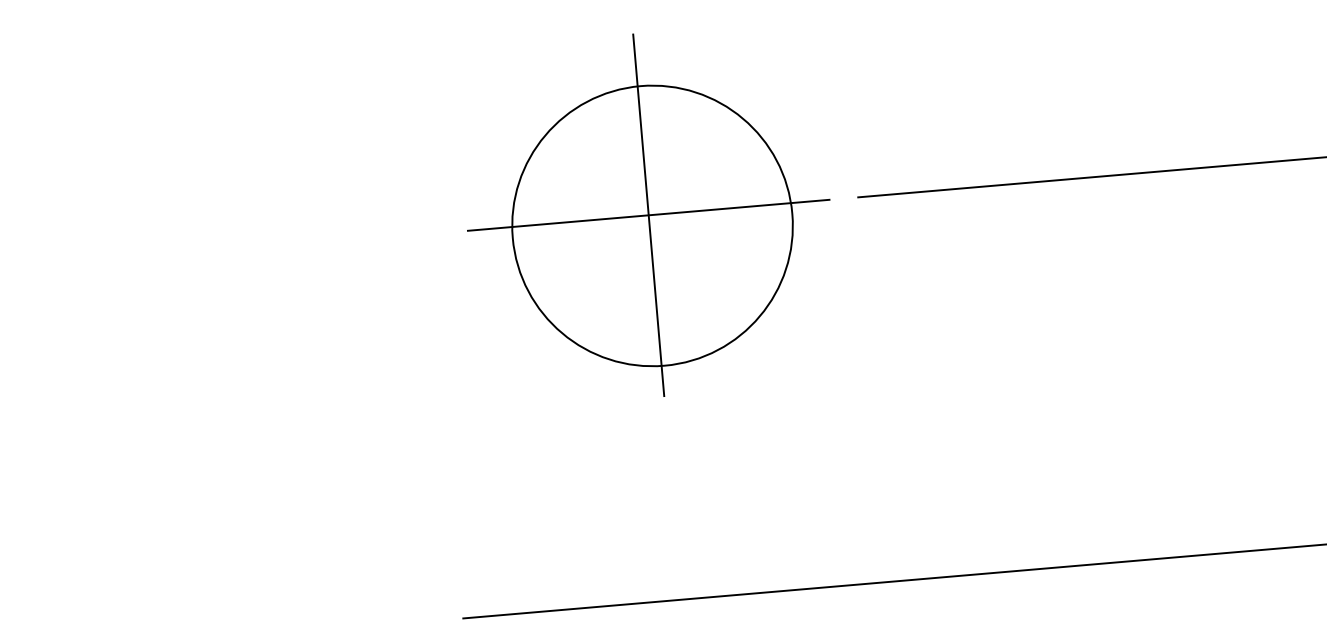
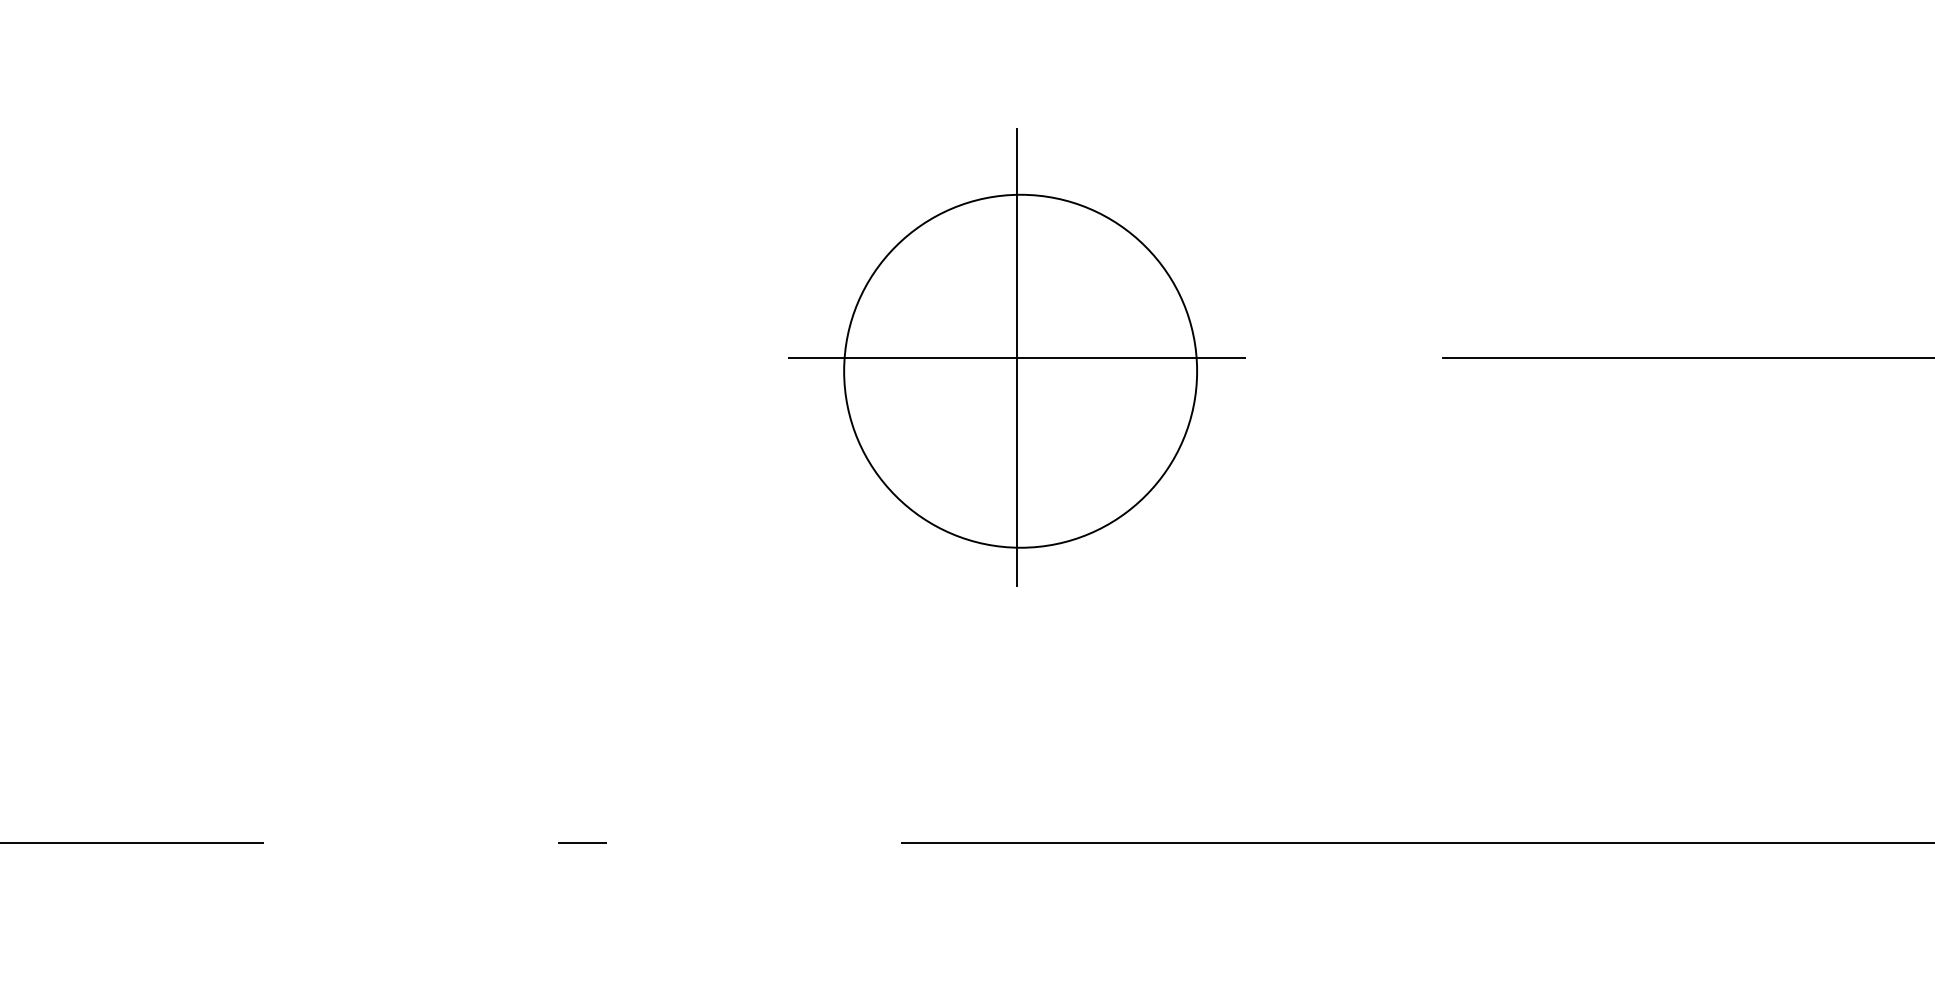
part: (648, 215) -> (1016, 357), moved

